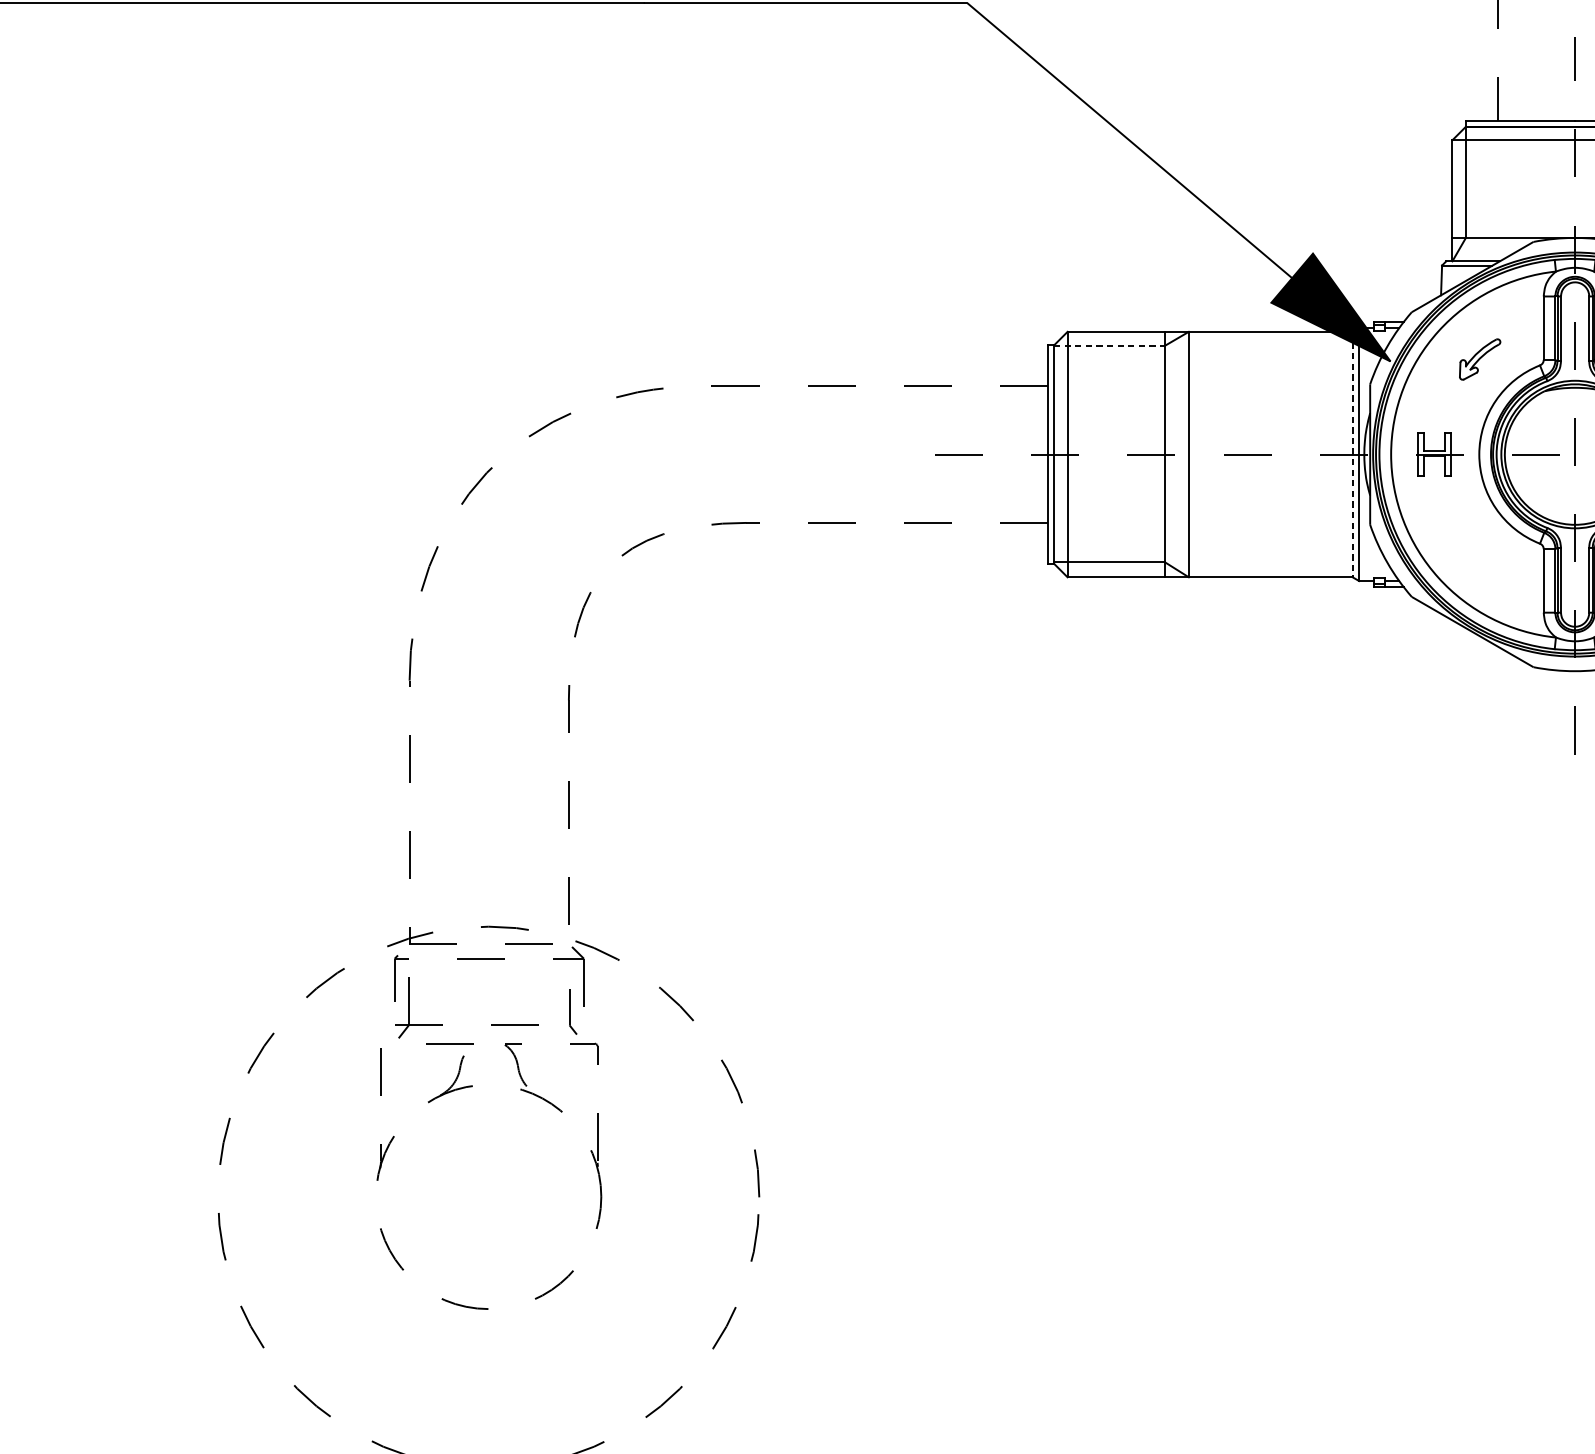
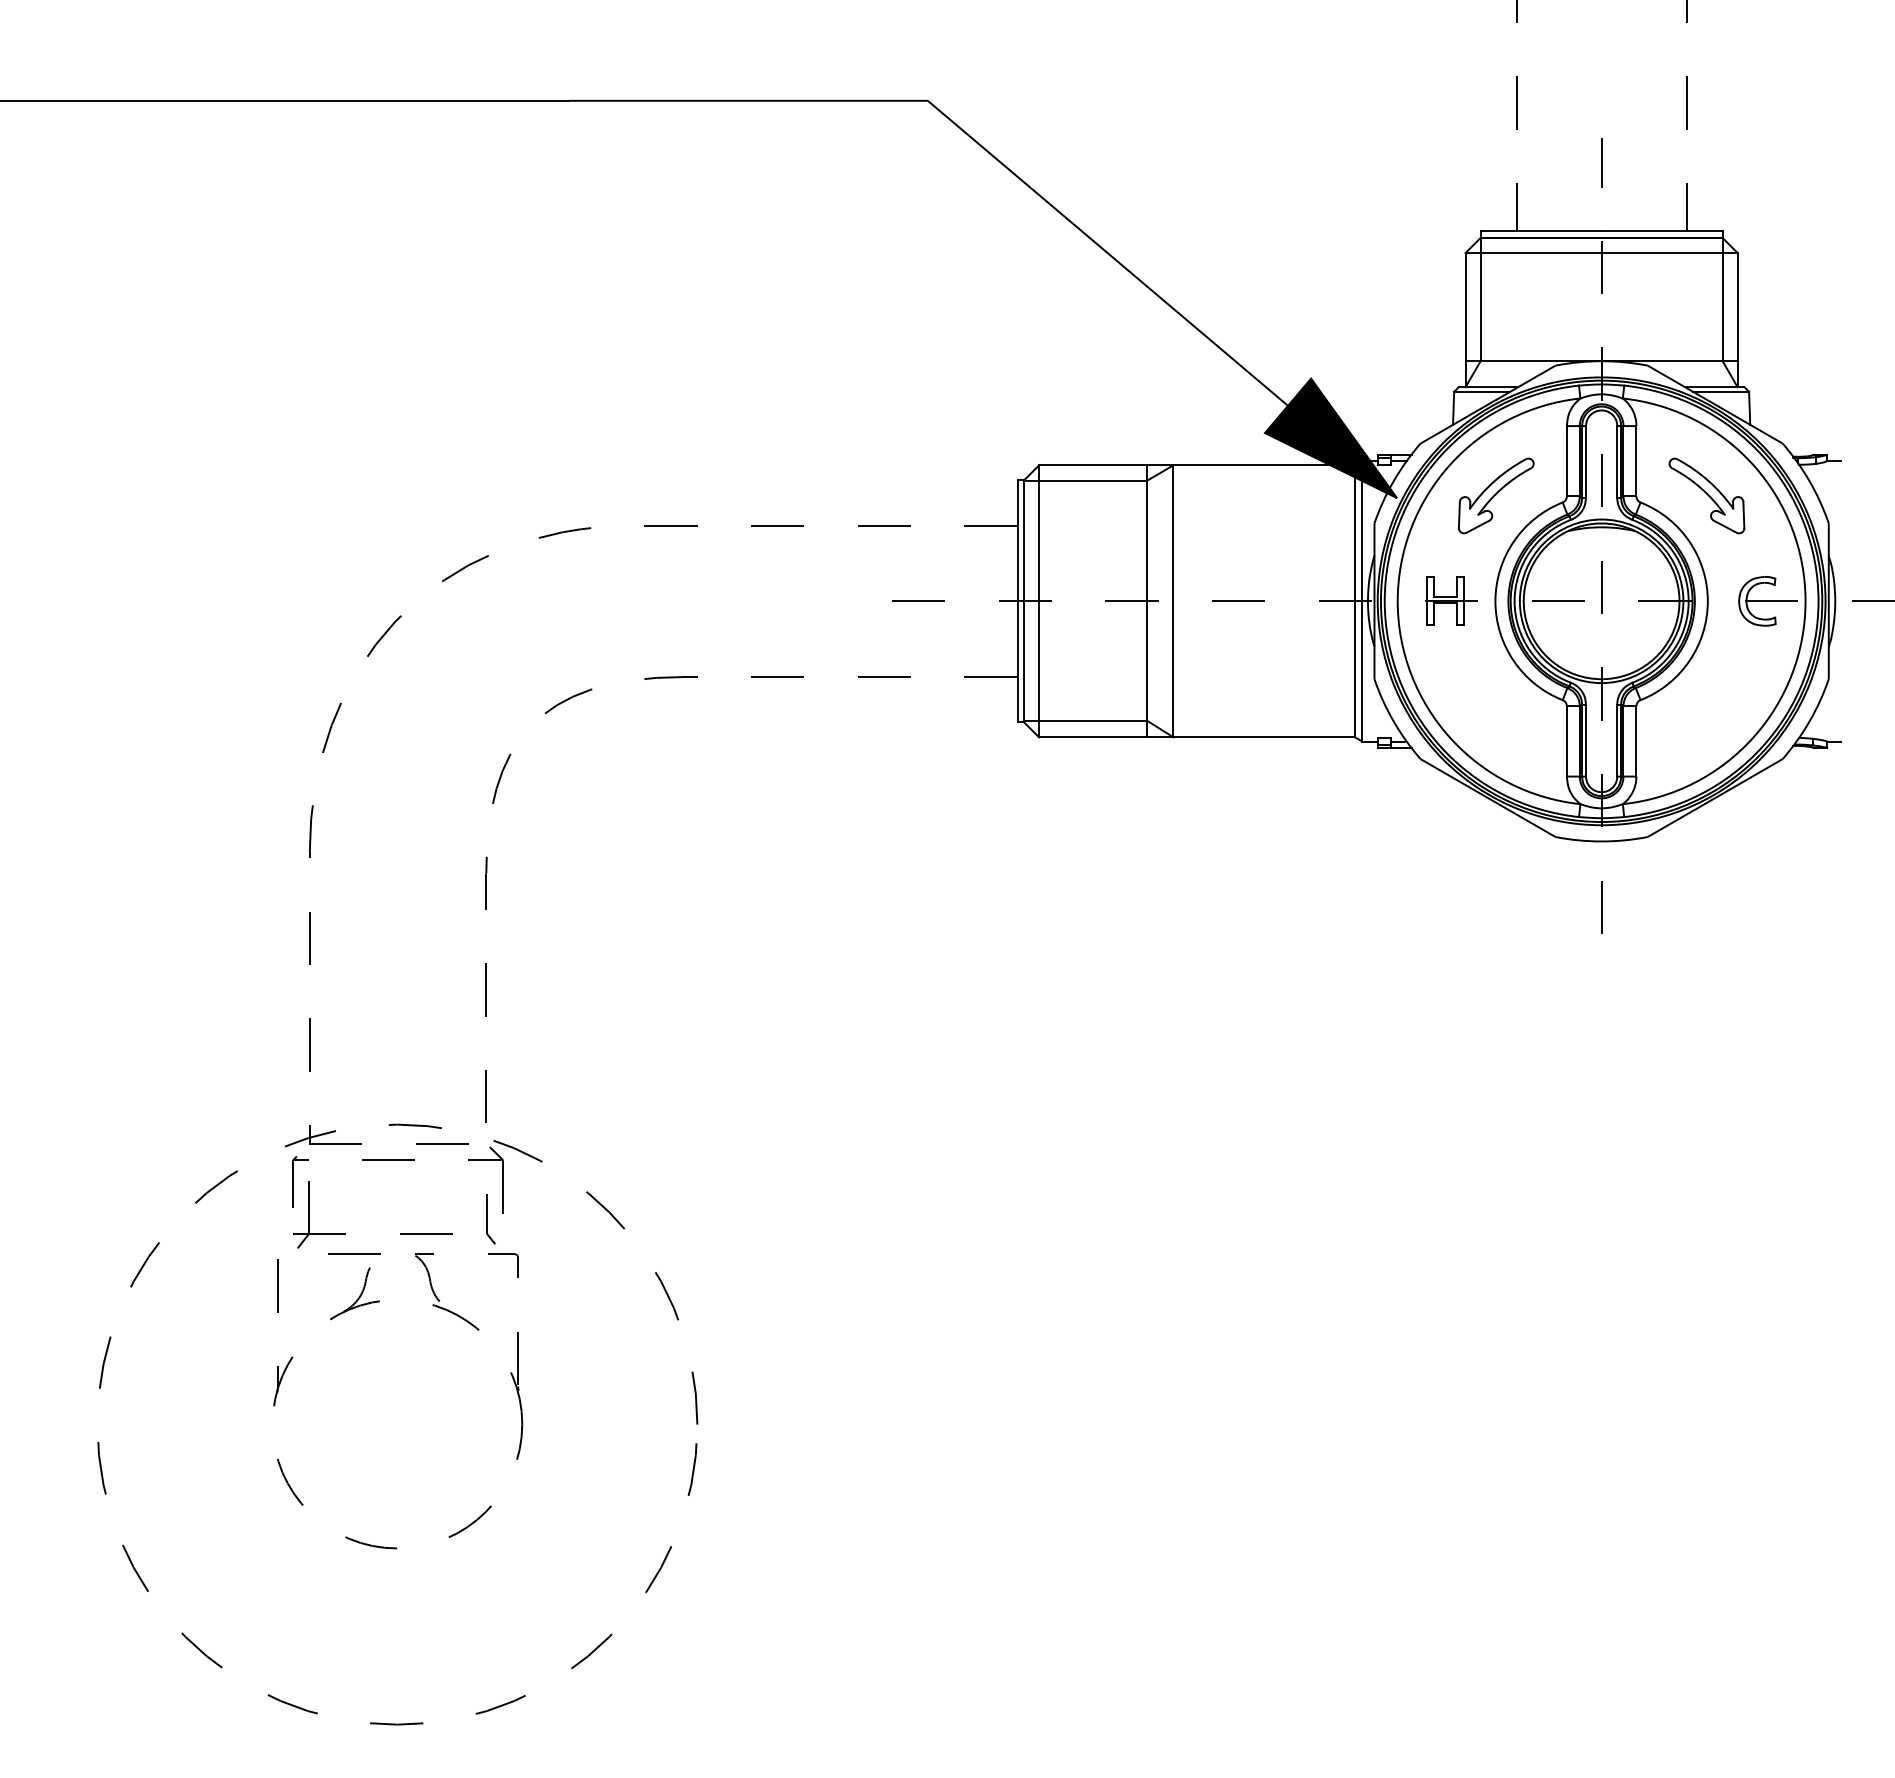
line: (1109, 345) -> (1085, 480), dashed -> solid
part: (1480, 359) -> (1496, 495), size x1.67
line: (1353, 454) -> (1355, 601), dashed -> solid

